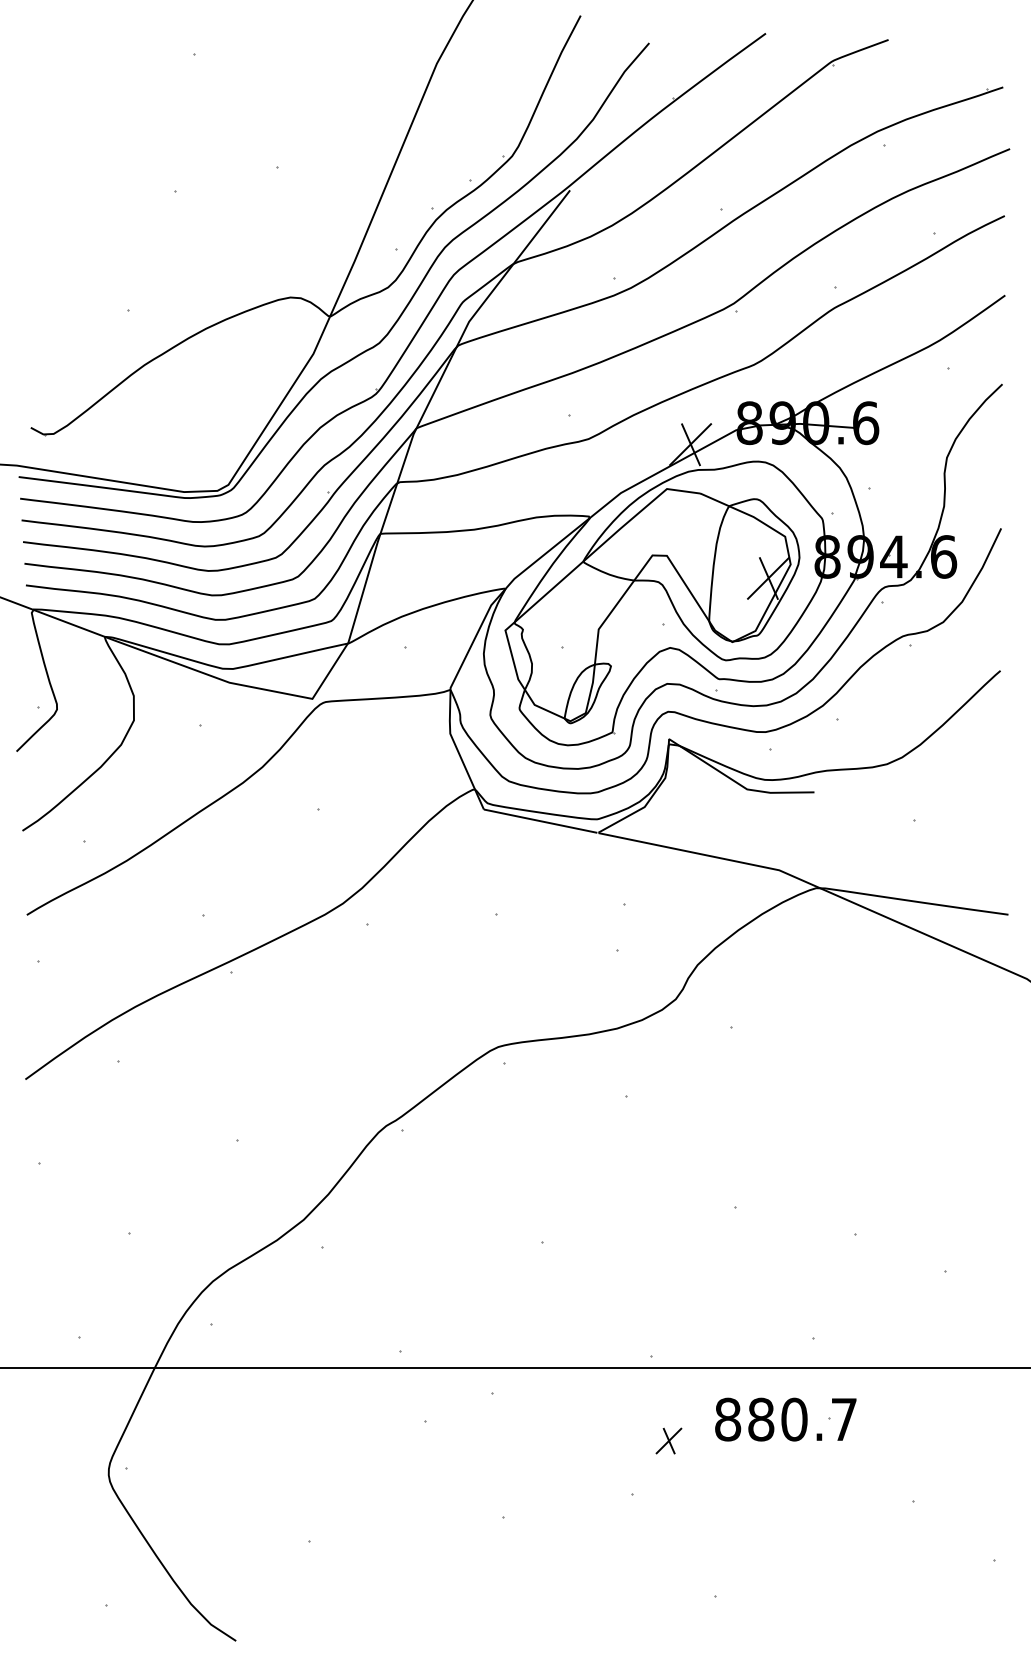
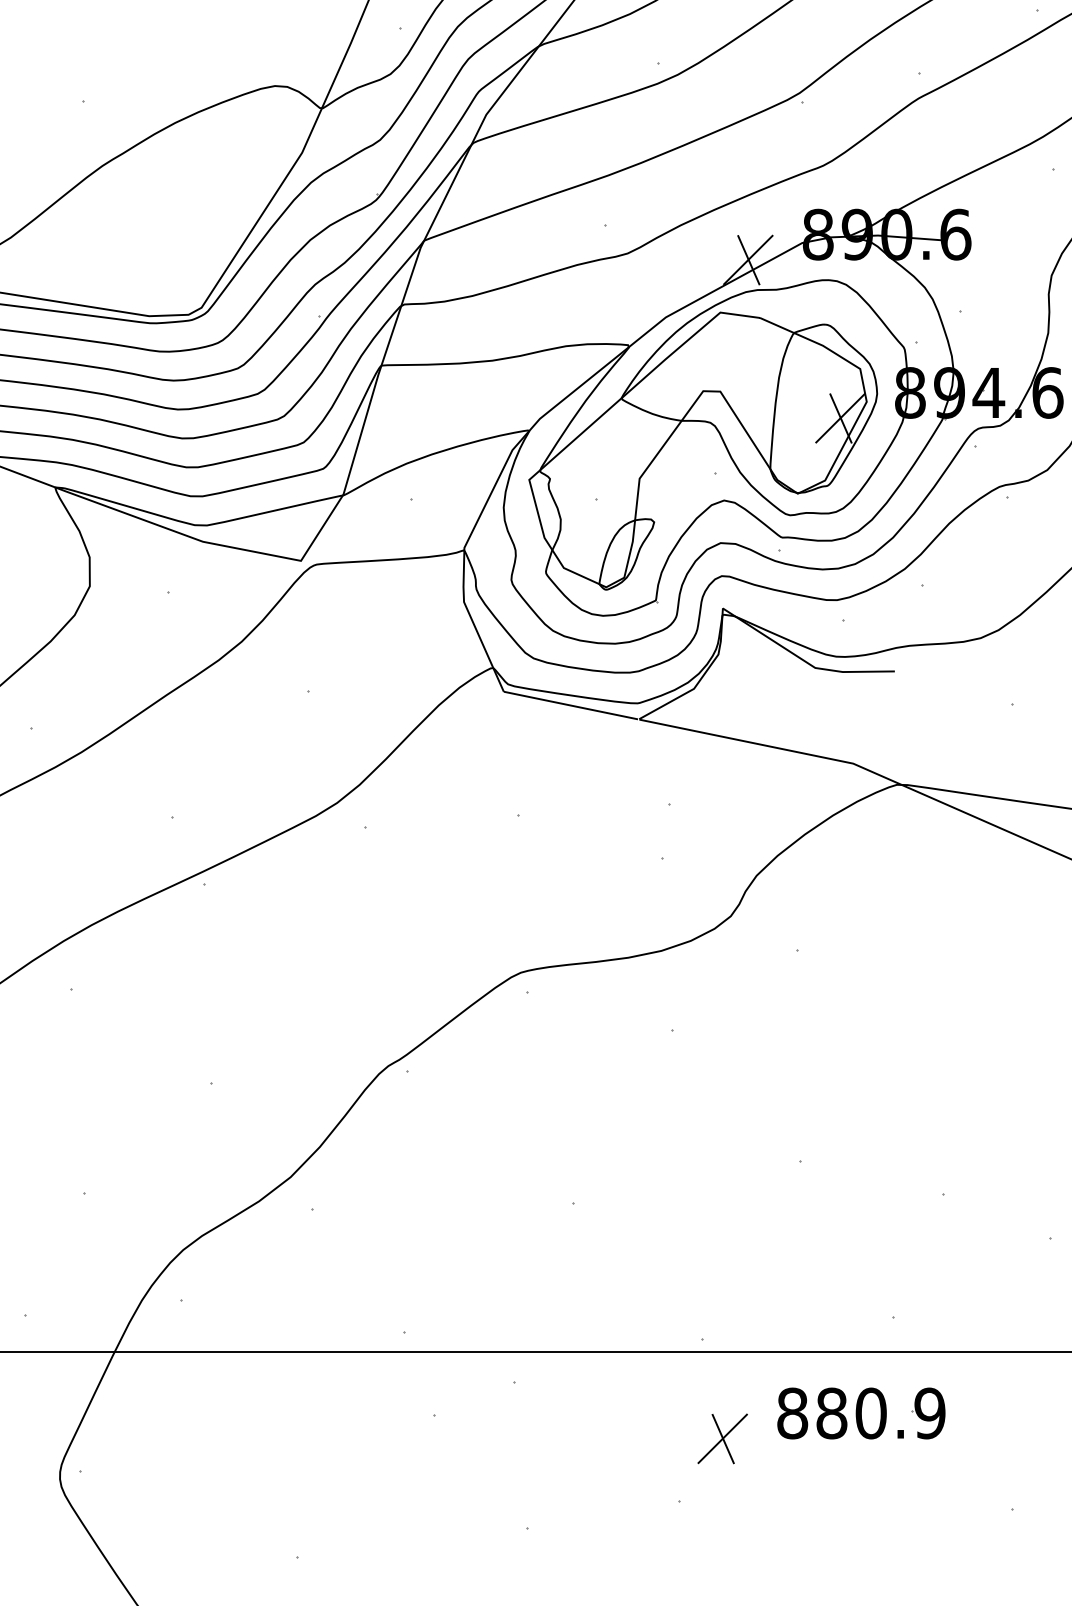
text: (844, 1419) -> (930, 1413), 880.7 -> 880.9
part: (668, 1440) -> (722, 1438), size x1.67

